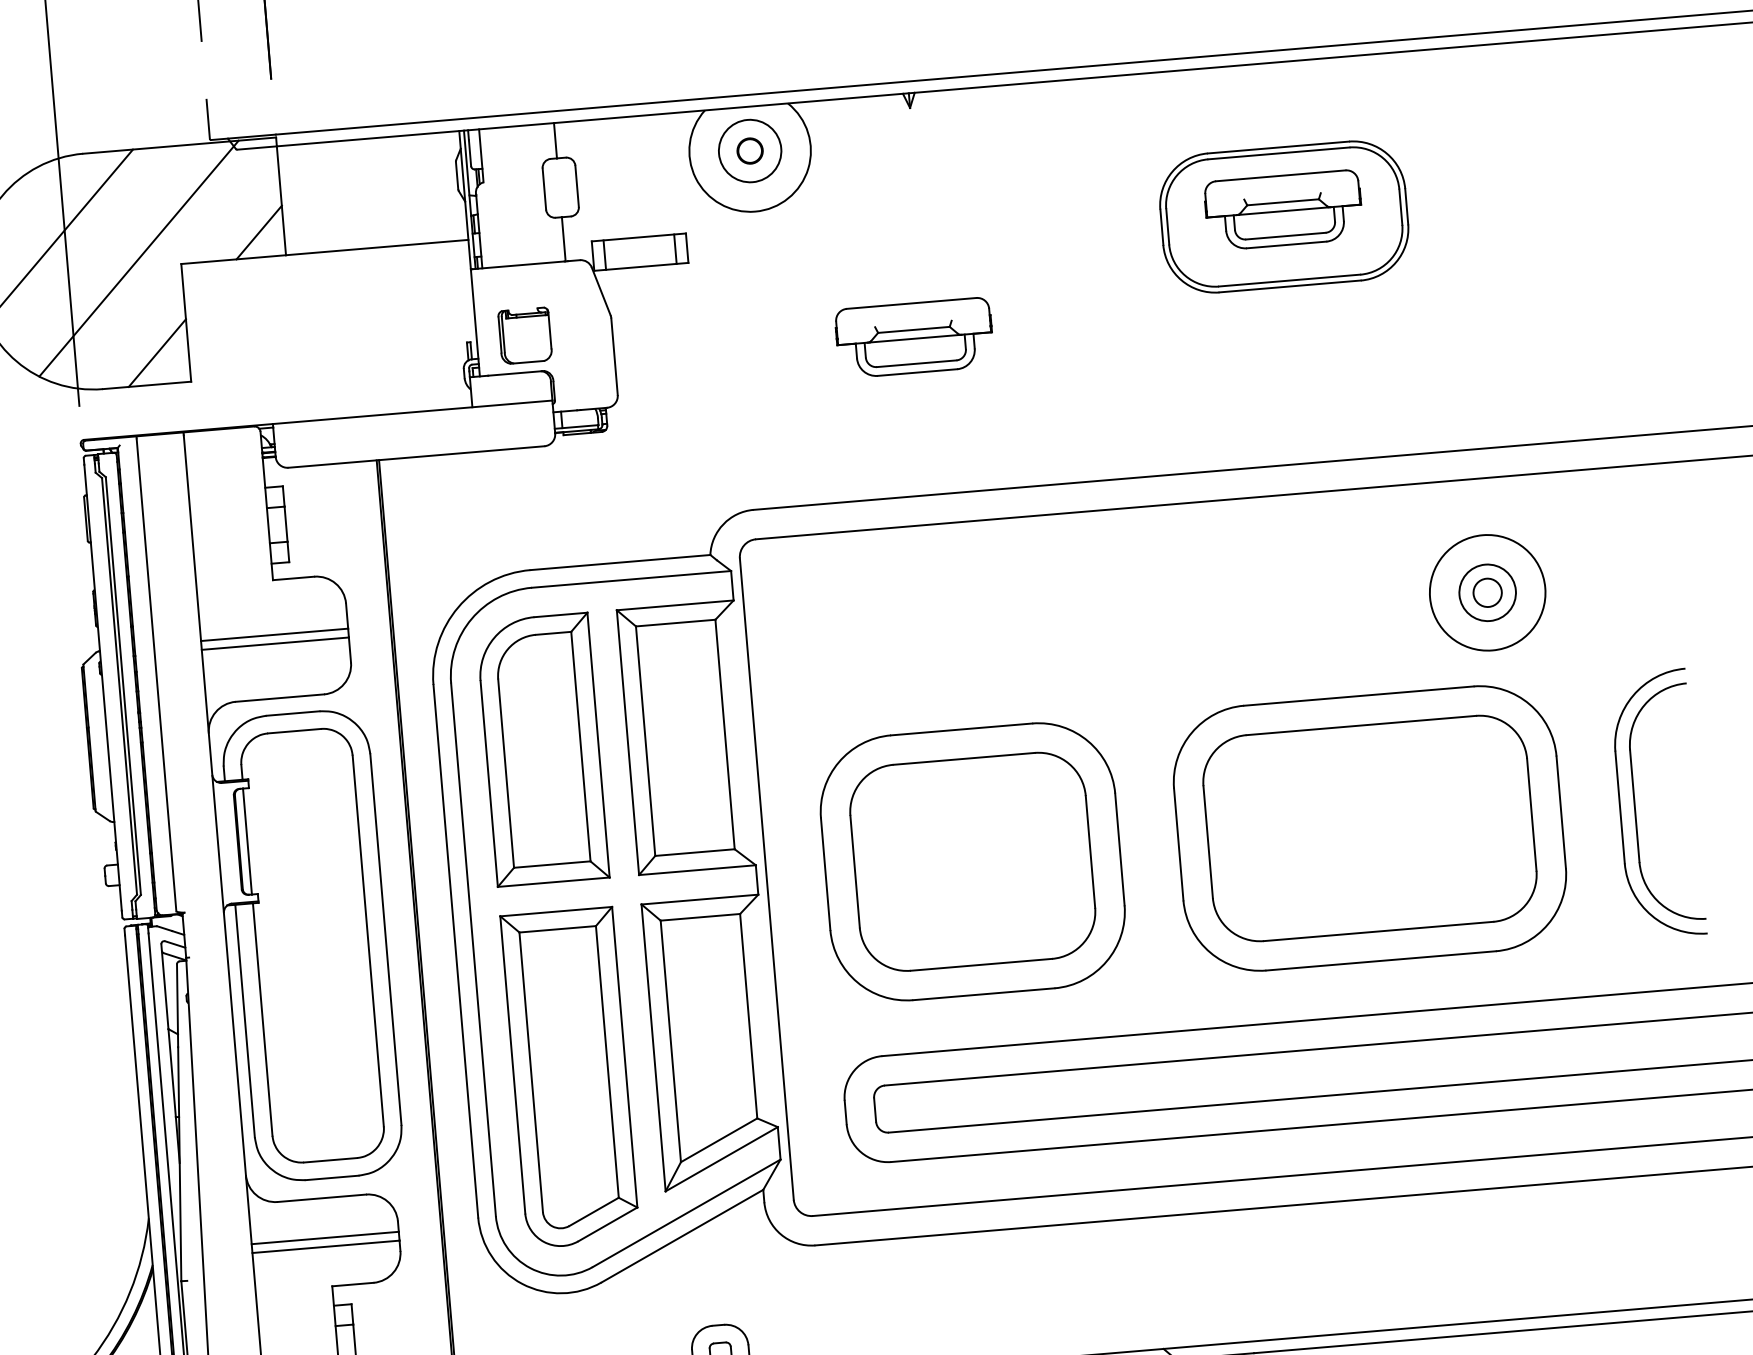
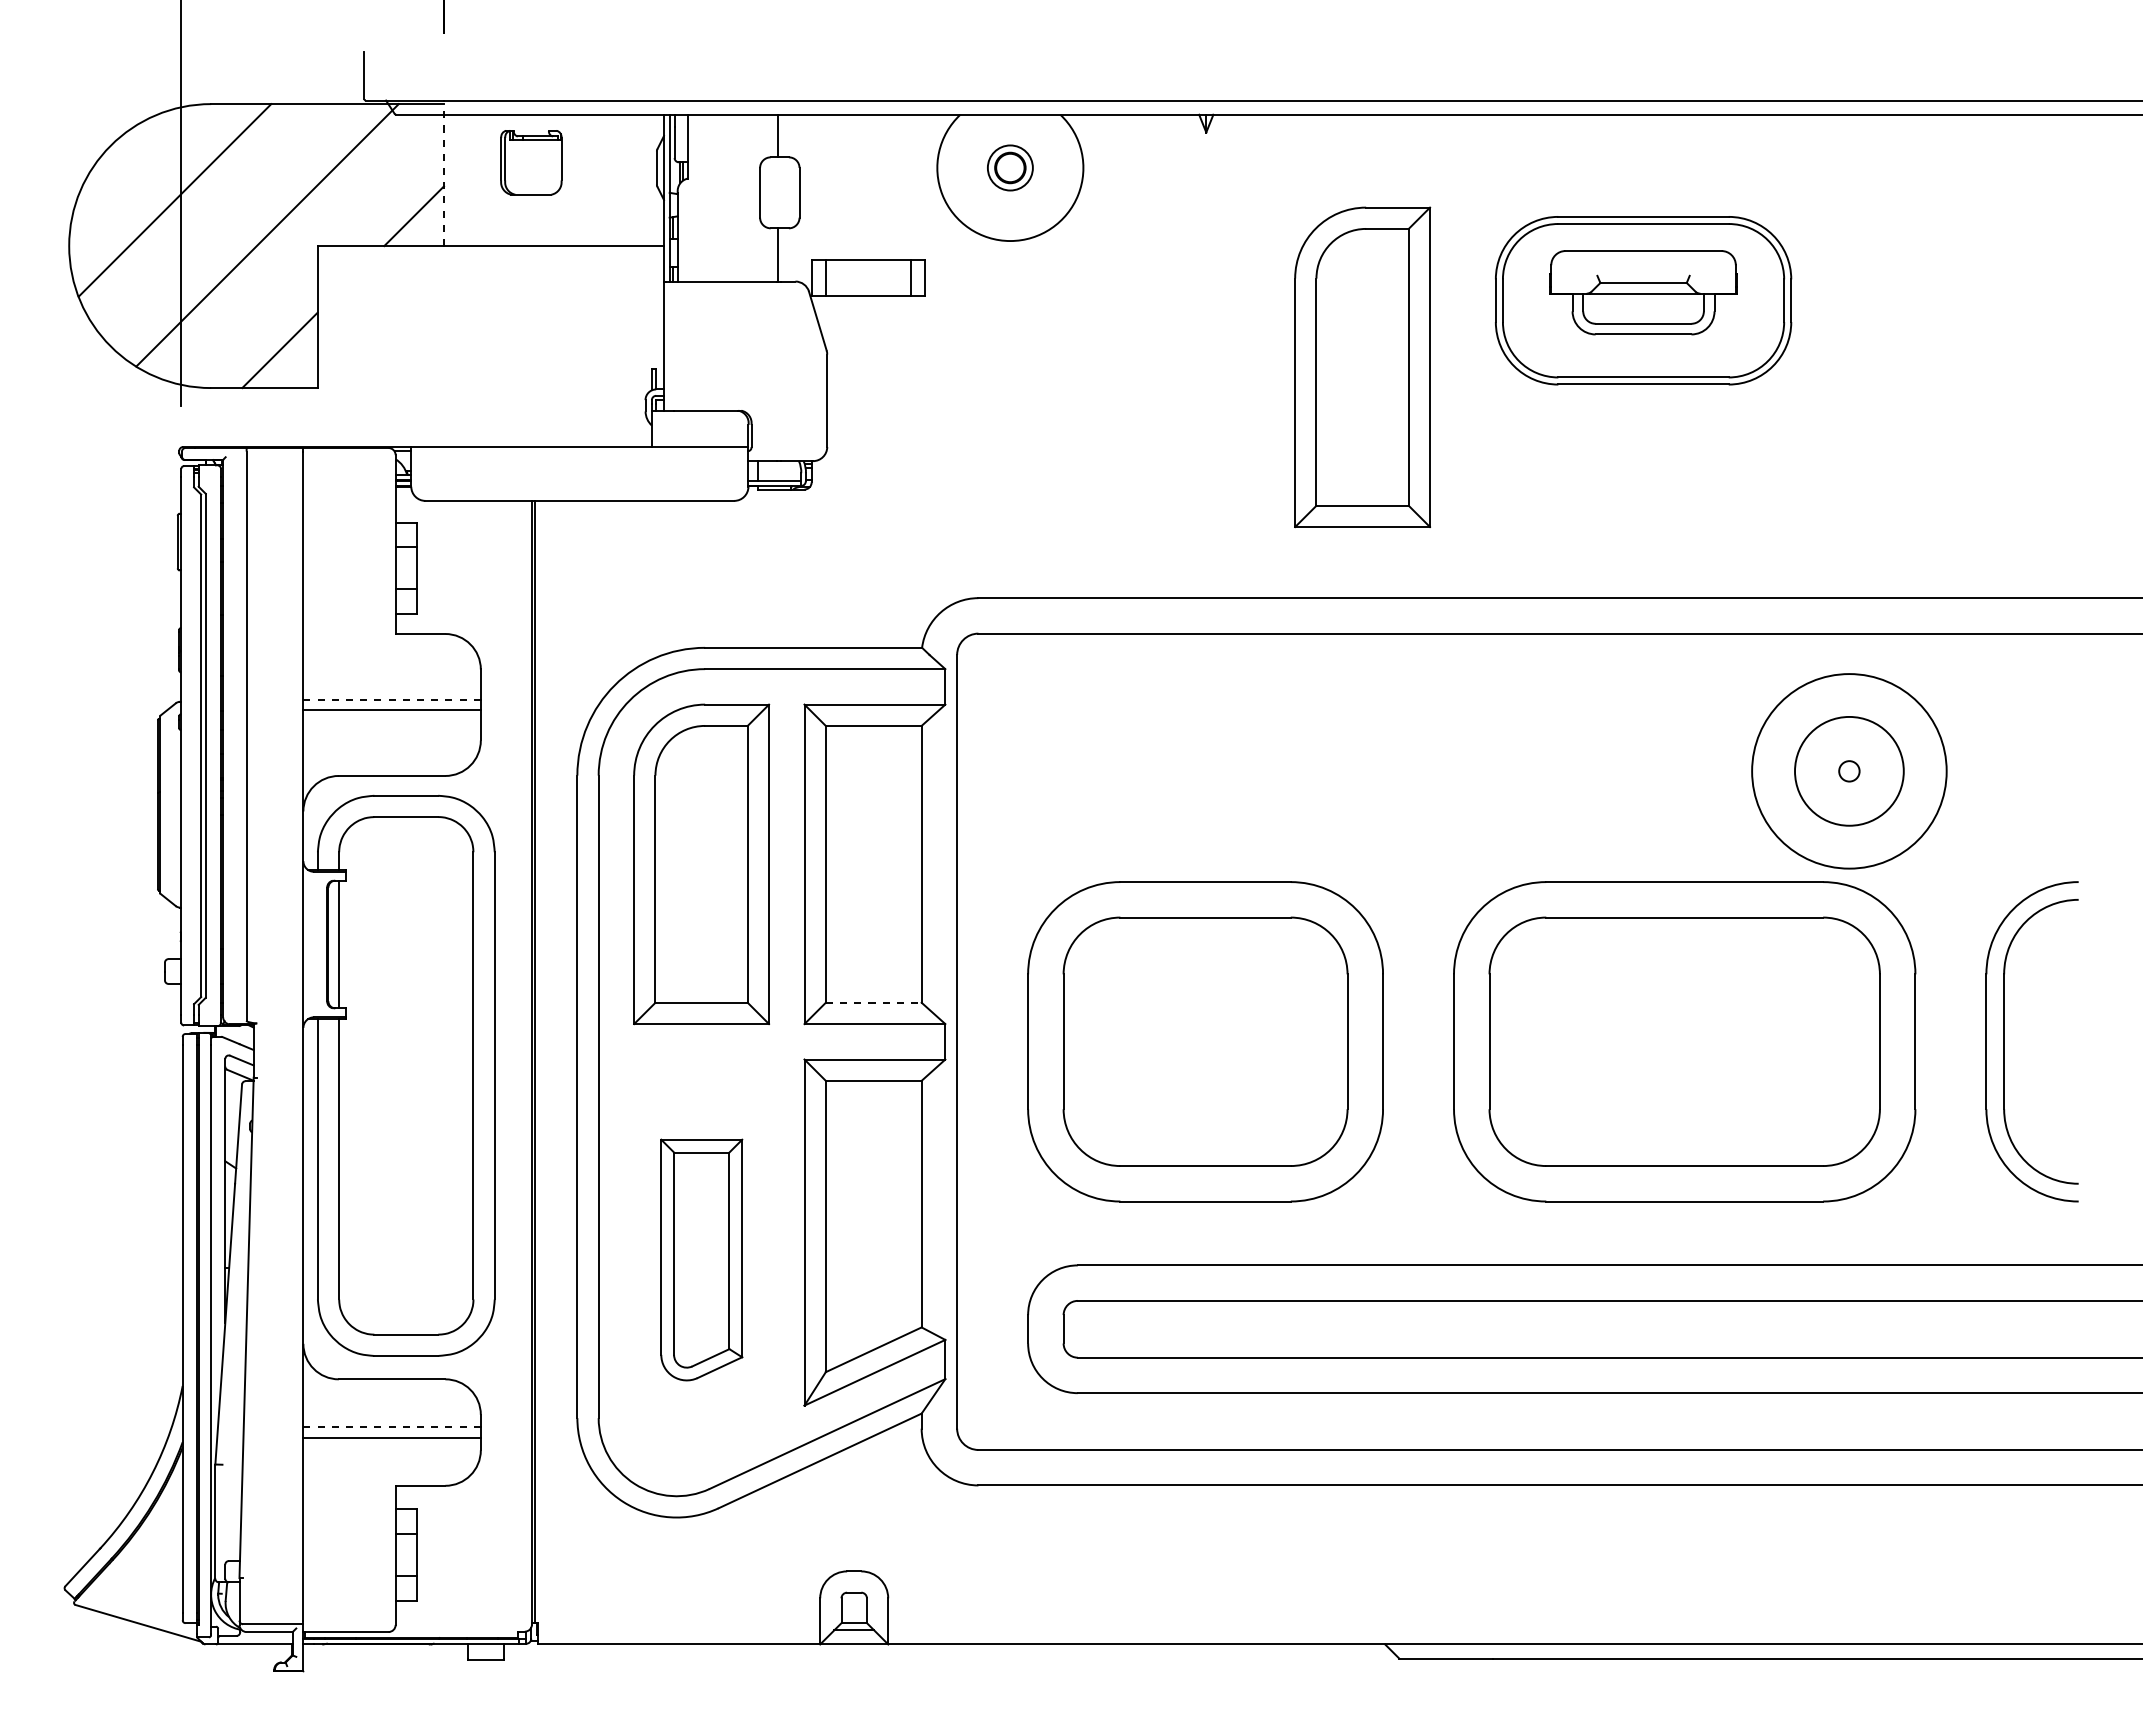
circle: (749, 150) -> (1009, 167), size x0.6
line: (280, 196) -> (443, 175), solid -> dashed
part: (1055, 291) -> (1362, 367), added
part: (525, 335) -> (531, 162), moved
part: (914, 337) -> (1188, 407), removed
circle: (1486, 592) -> (1848, 770), size x1.4
circle: (1487, 592) -> (1849, 771), size x0.6
circle: (1487, 592) -> (1849, 771), size x1.6
line: (274, 634) -> (392, 699), solid -> dashed
line: (694, 852) -> (873, 1002), solid -> dashed
part: (570, 1077) -> (701, 1259), size x0.6
line: (325, 1238) -> (392, 1427), solid -> dashed

